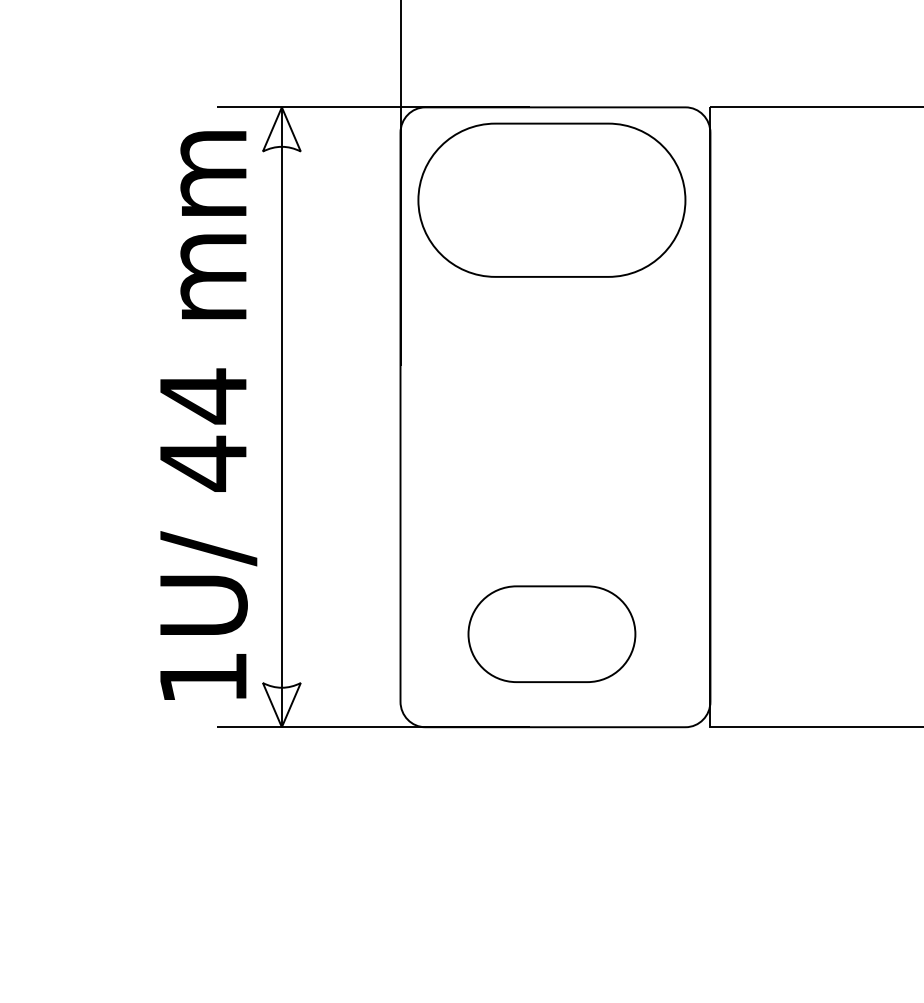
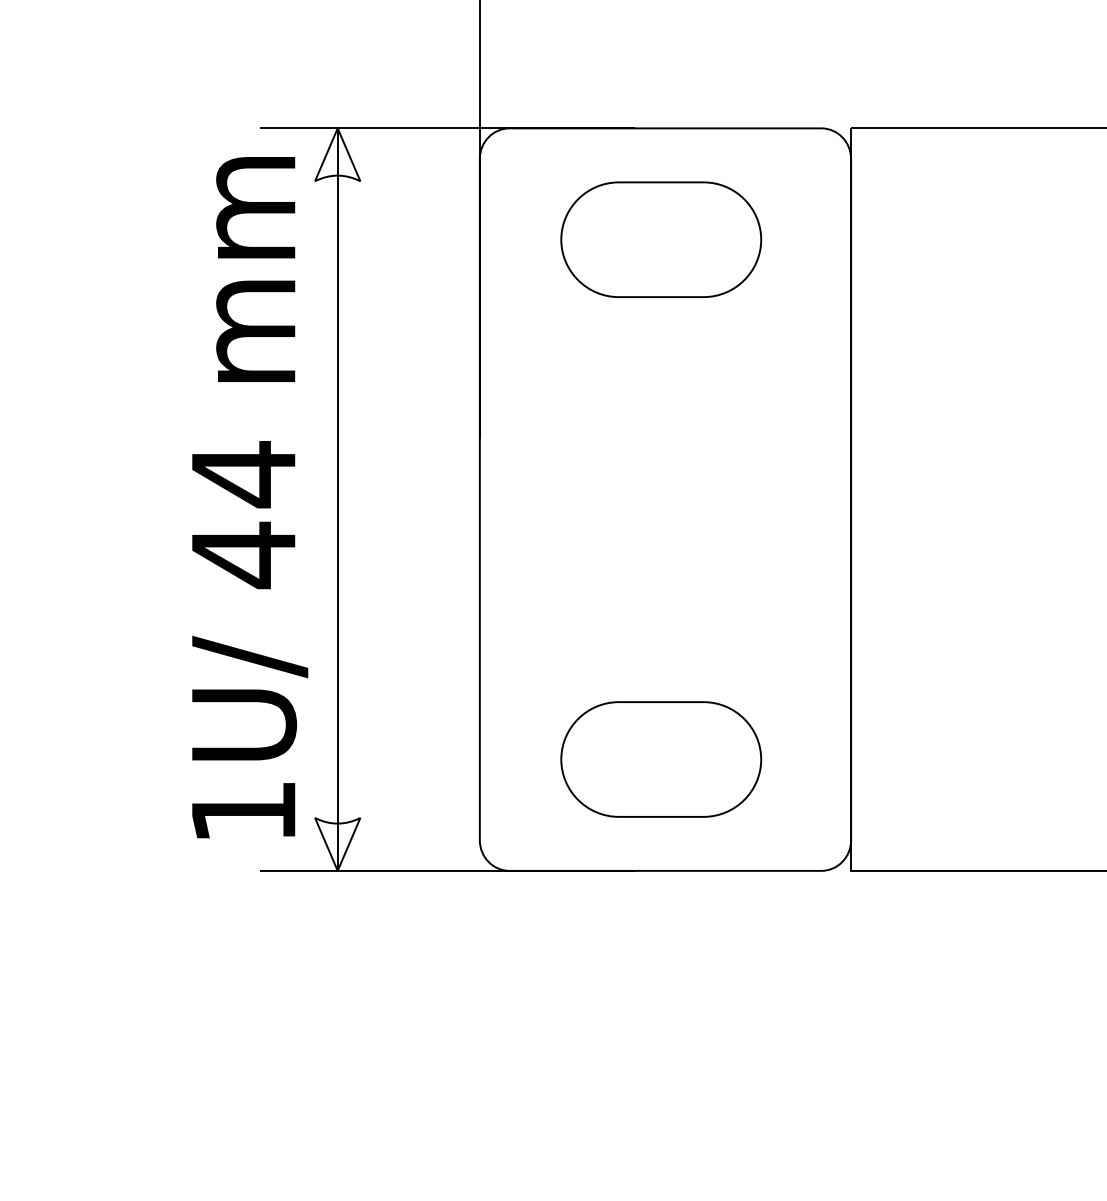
part: (551, 200) -> (660, 239), size x0.62

